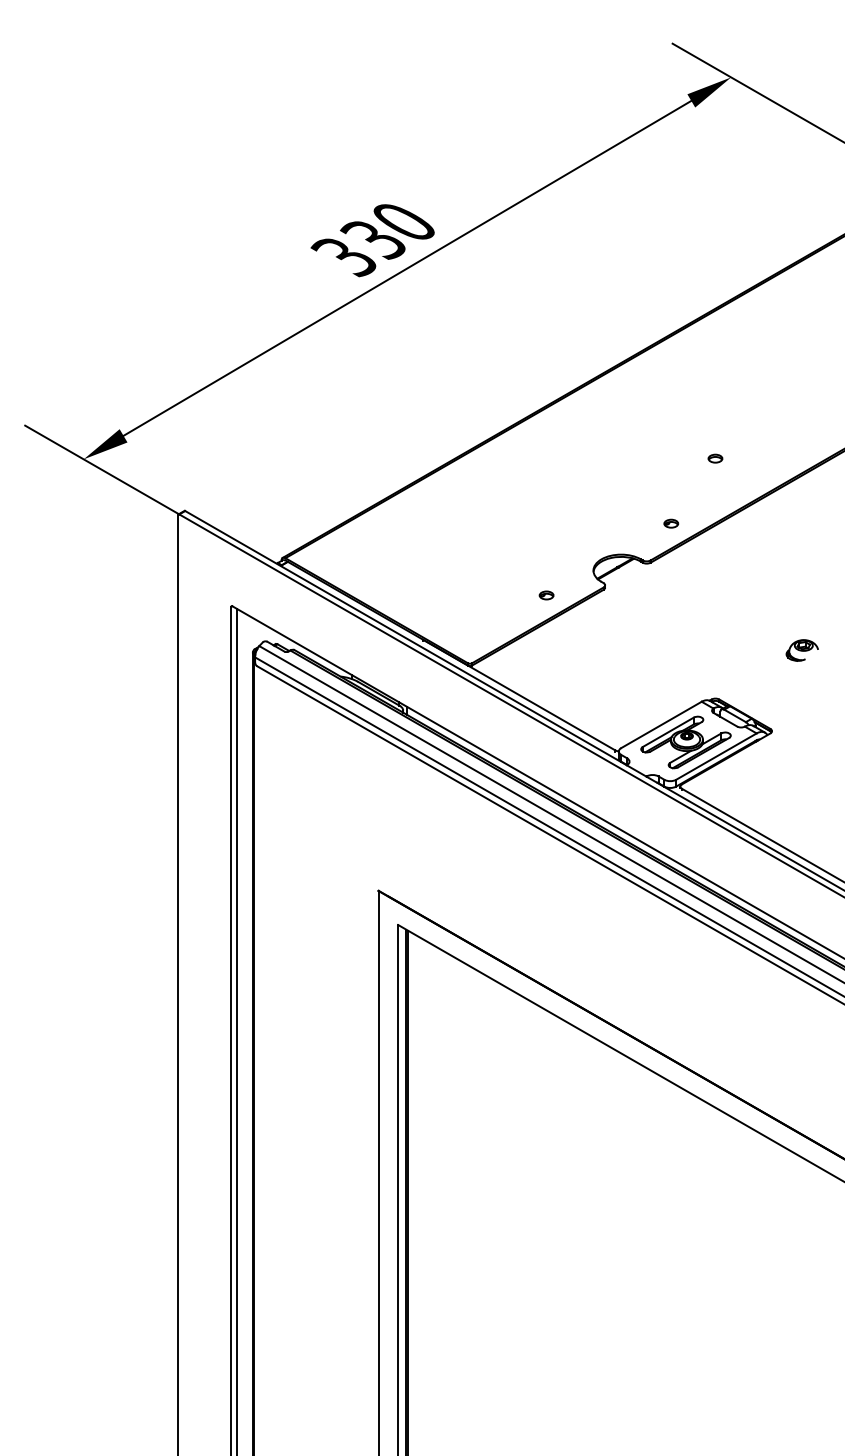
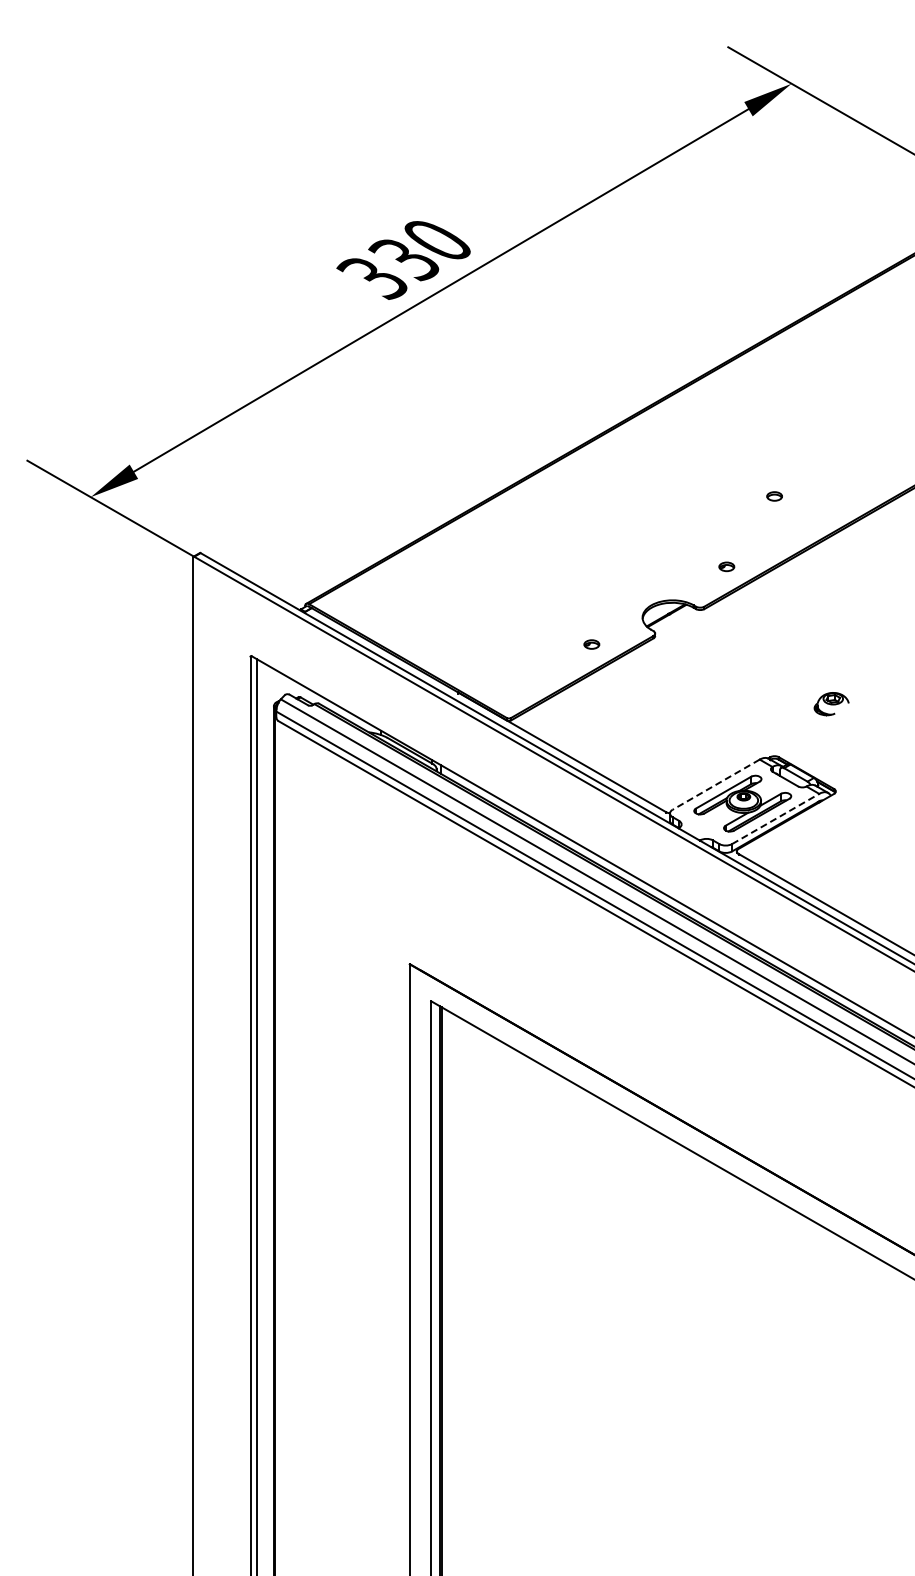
part: (802, 650) -> (831, 704), moved
line: (660, 724) -> (715, 784), solid -> dashed
line: (717, 756) -> (776, 818), solid -> dashed

